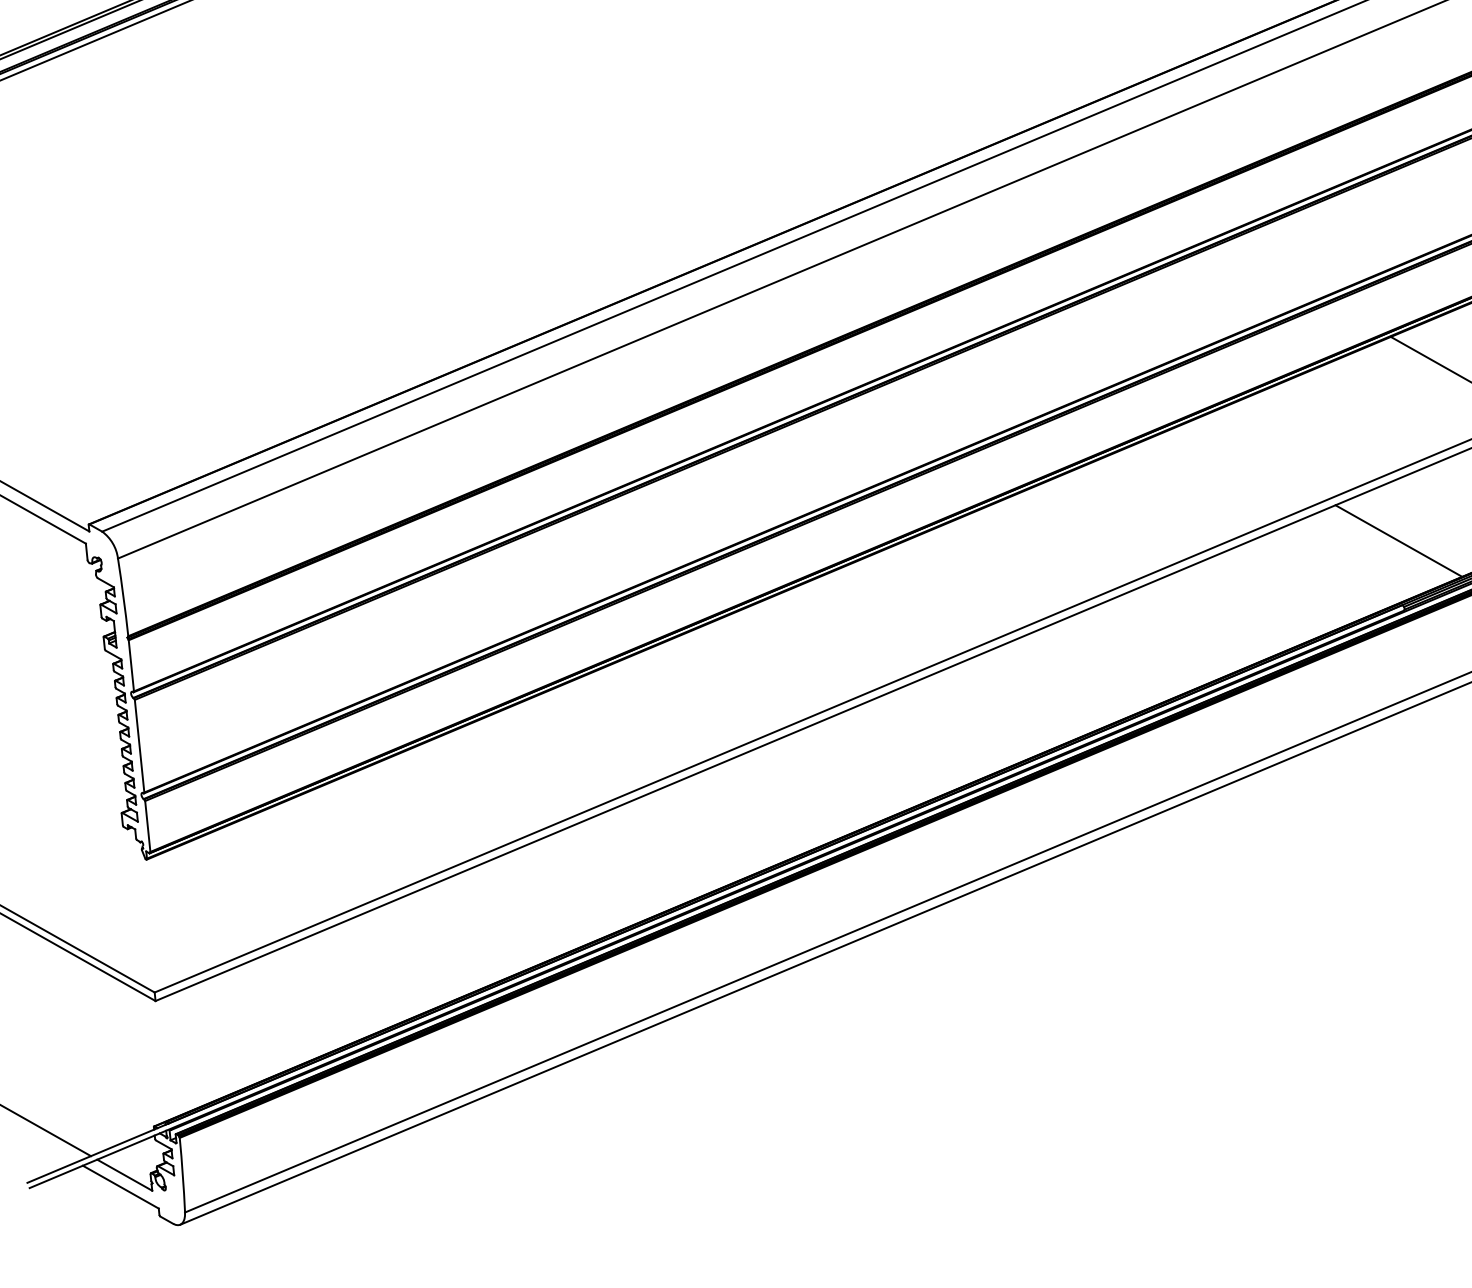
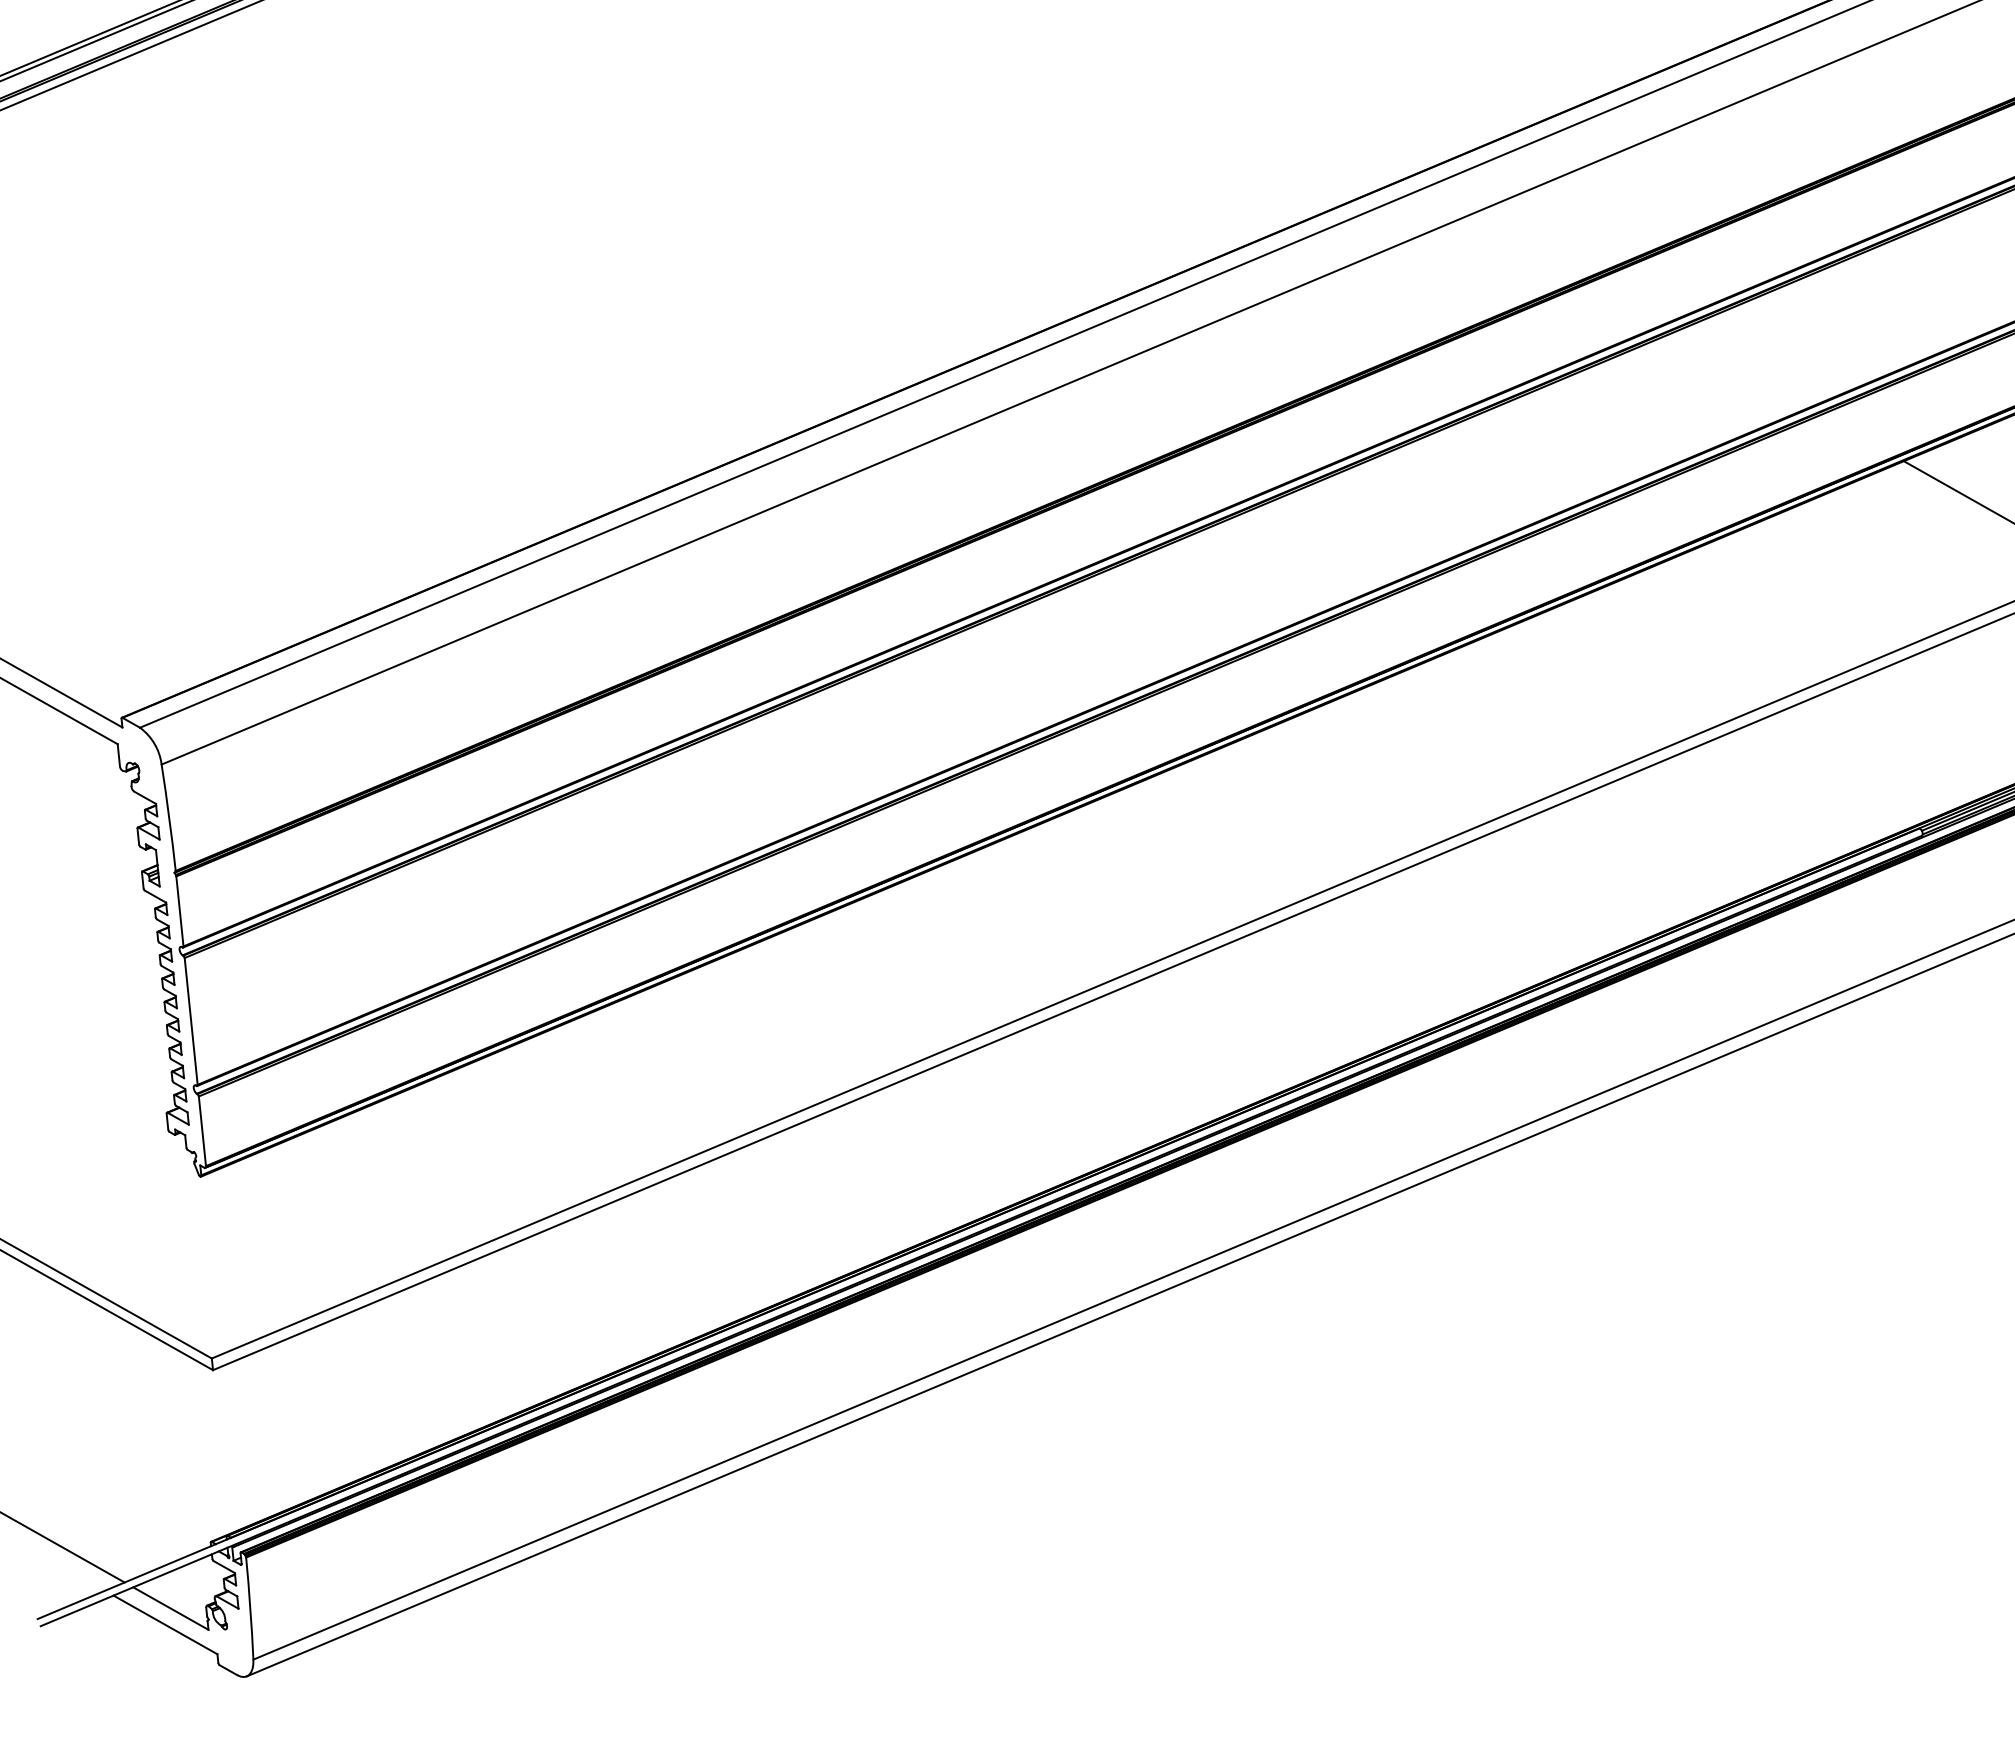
line: (1398, 540) -> (1914, 740), removed

